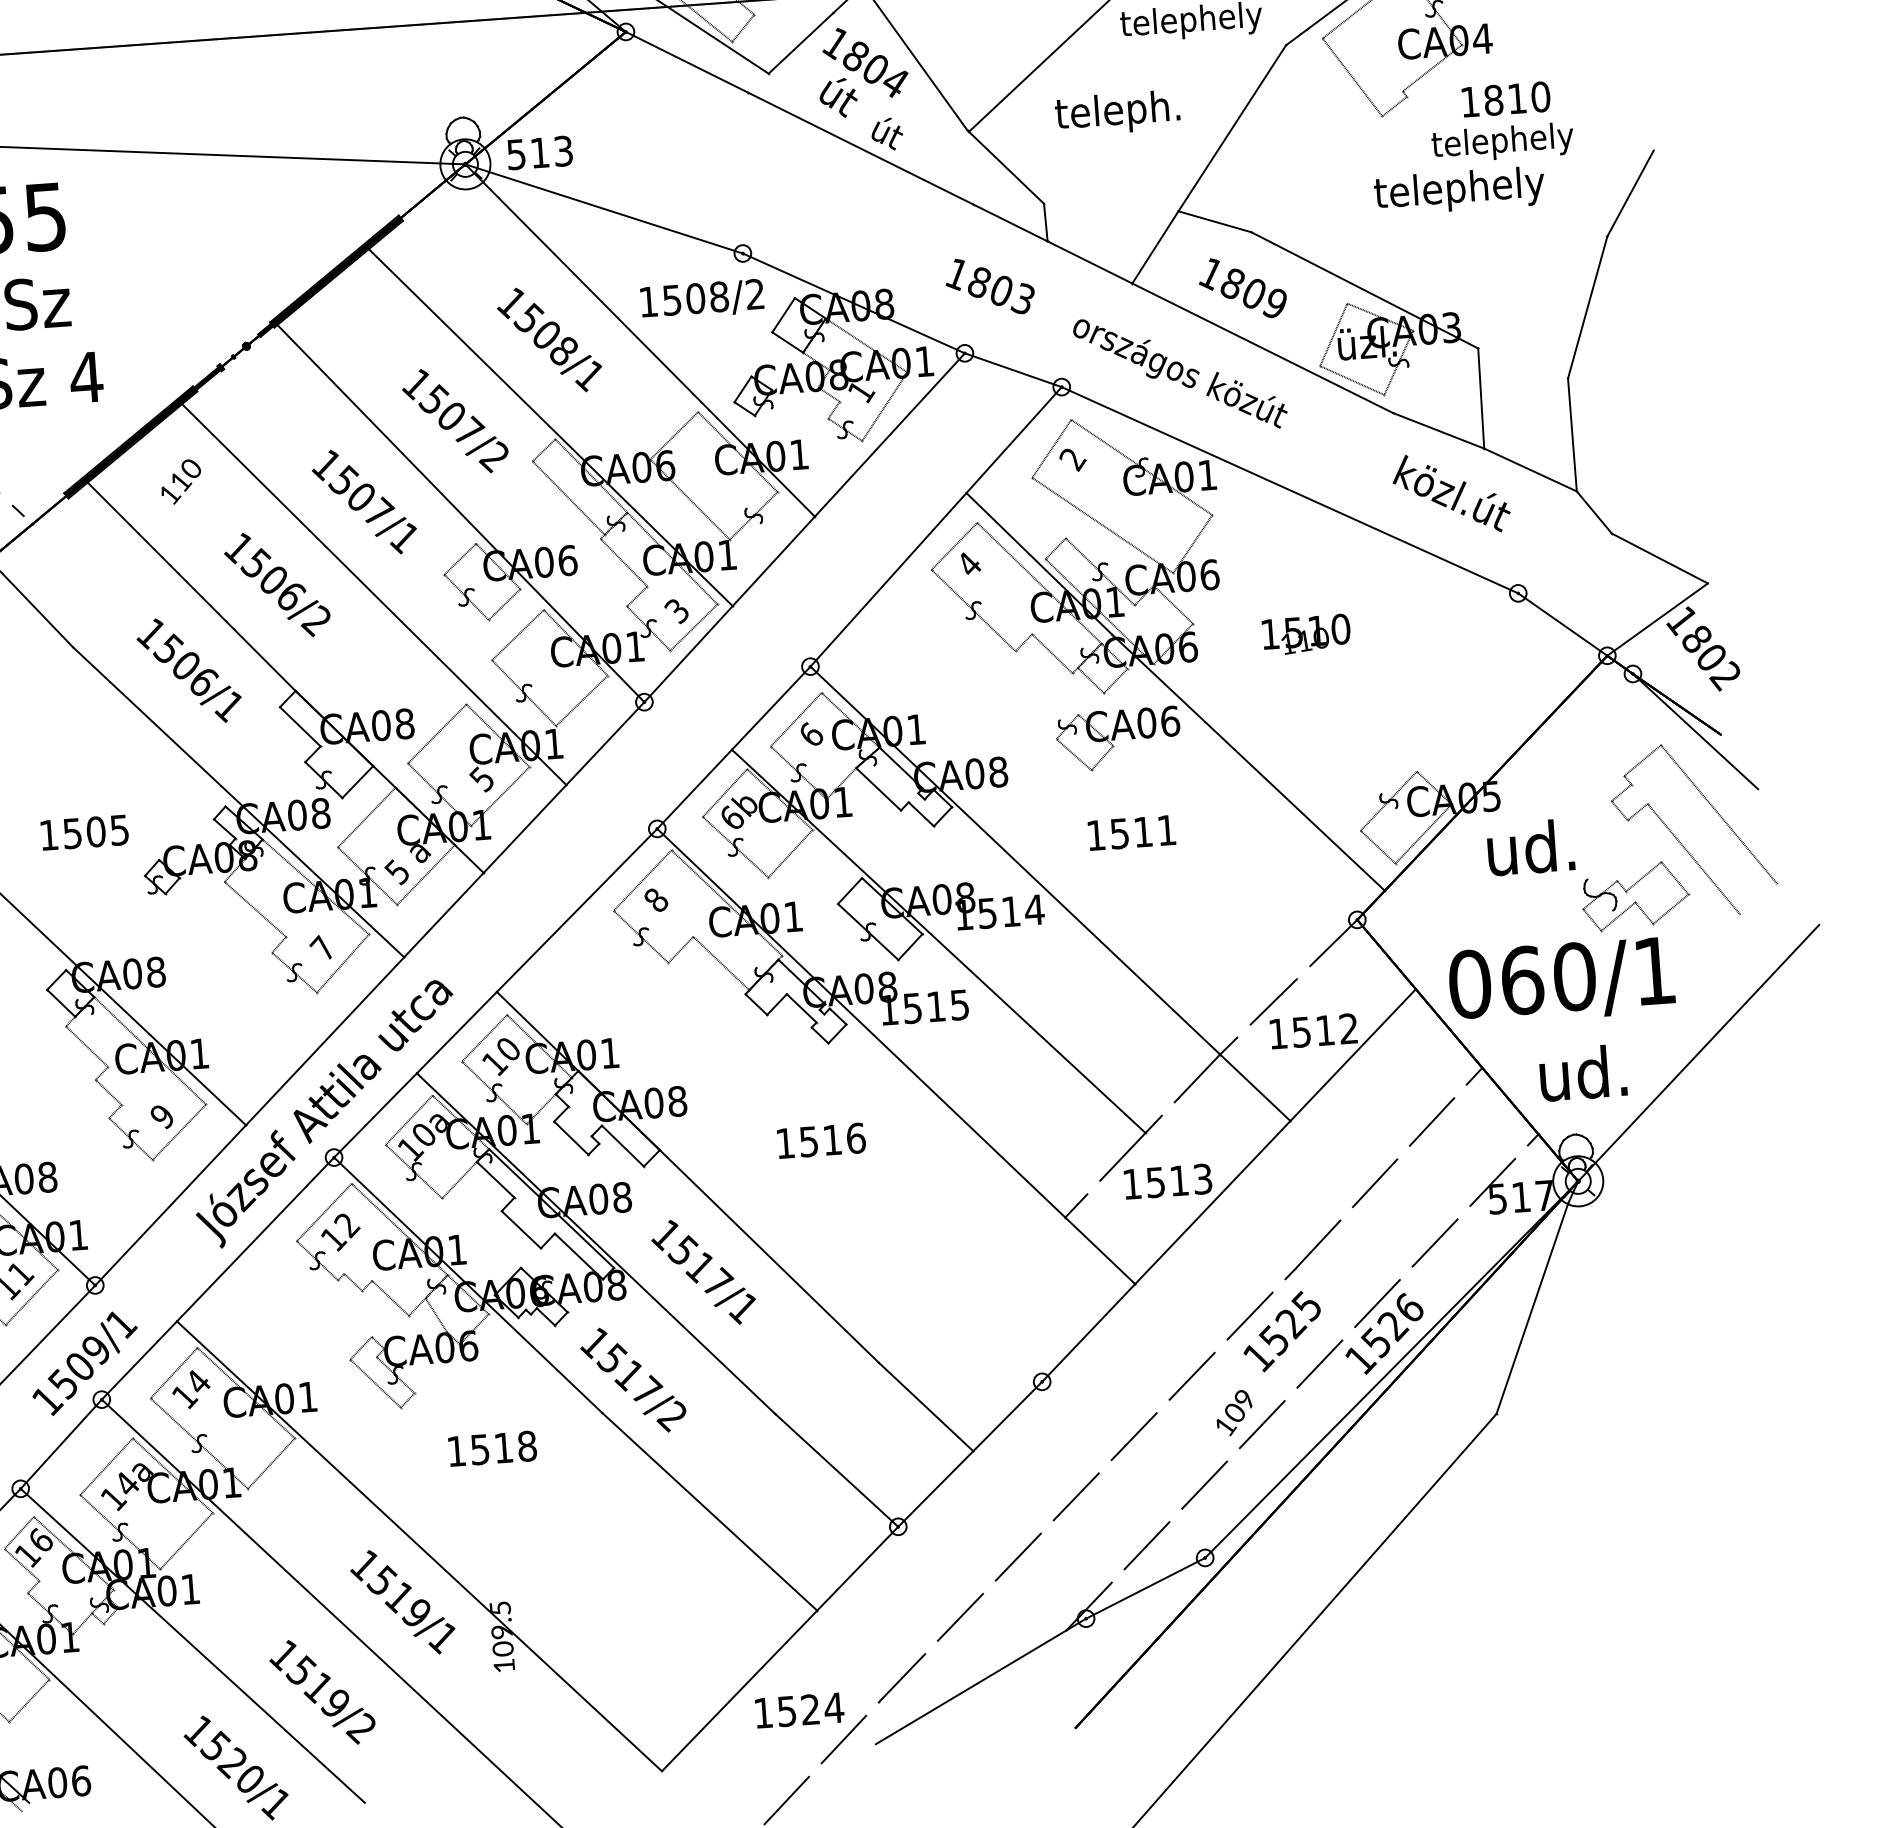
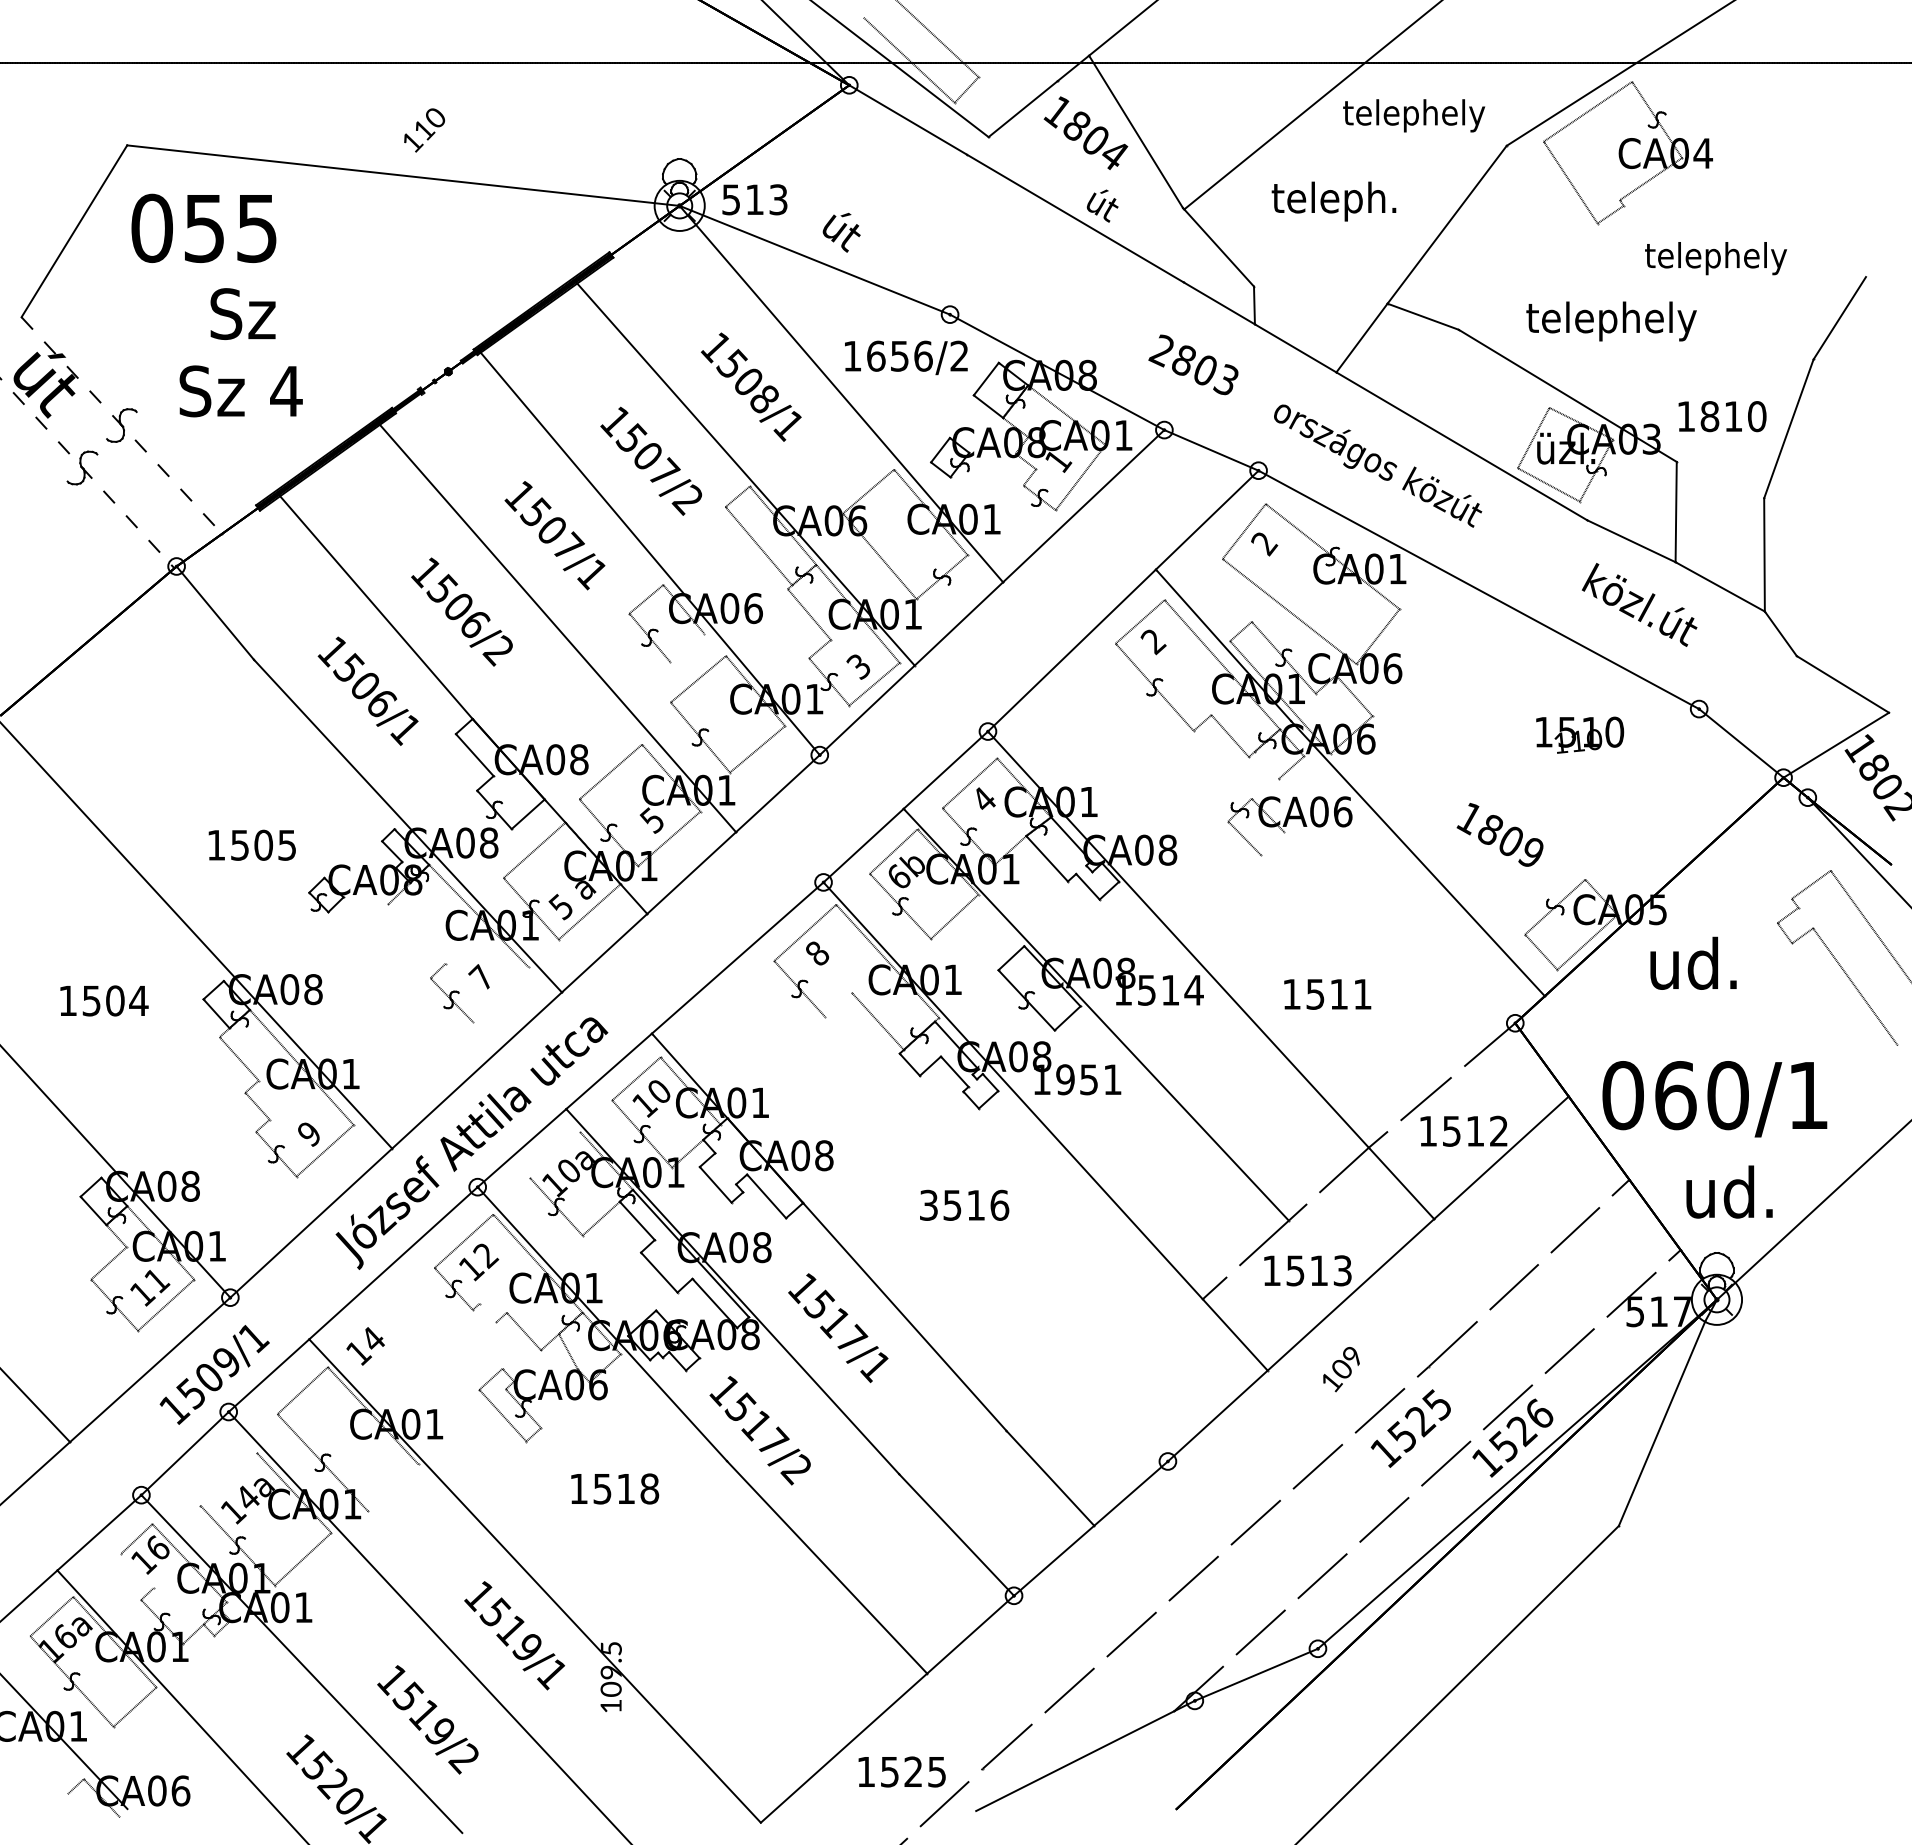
text: (838, 98) -> (841, 232), moved
text: (1506, 99) -> (1722, 416), moved
text: (1459, 190) -> (1611, 321), moved
text: (955, 274) -> (1160, 350), 1803 -> 2803
text: (1242, 287) -> (1499, 834), moved
text: (695, 297) -> (899, 355), 1508/2 -> 1656/2
text: (181, 482) -> (424, 130), moved
text: (969, 564) -> (1153, 641), 4 -> 2
line: (504, 604) -> (687, 647), removed
text: (1306, 634) -> (1580, 734), moved
line: (1090, 680) -> (1266, 765), removed
text: (811, 733) -> (984, 798), 6 -> 4
line: (1102, 757) -> (1272, 843), removed
text: (1131, 833) -> (1327, 994), moved
part: (1635, 896) -> (1794, 1019), removed
line: (254, 908) -> (416, 933), removed
line: (680, 949) -> (838, 1004), removed
line: (343, 963) -> (500, 994), removed
text: (935, 1006) -> (1088, 1079), 1515 -> 1951
line: (409, 1120) -> (555, 1155), removed
text: (784, 1142) -> (928, 1204), 1516 -> 3516
line: (352, 1281) -> (487, 1312), removed
text: (191, 1389) -> (365, 1346), moved
text: (1234, 1413) -> (1341, 1369), moved
line: (271, 1463) -> (393, 1487), removed
line: (106, 1465) -> (228, 1478), removed
line: (22, 1565) -> (137, 1571), removed
text: (833, 1708) -> (936, 1772), 1524 -> 1525

